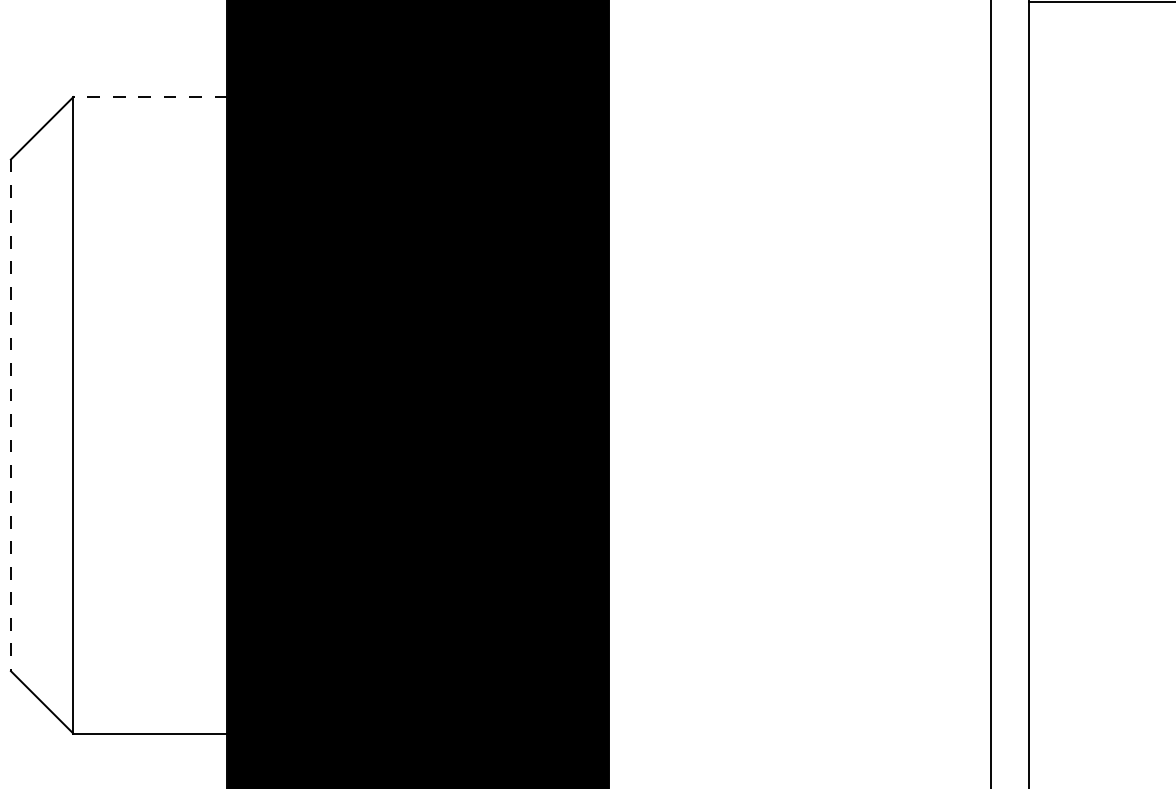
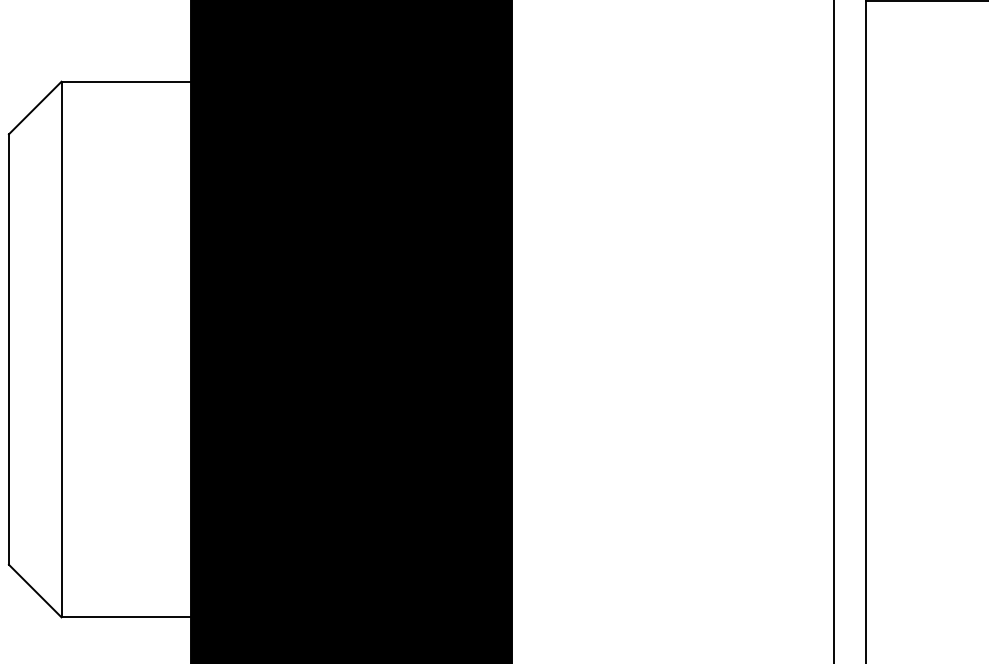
line: (150, 97) -> (126, 82), dashed -> solid
line: (10, 415) -> (8, 349), dashed -> solid

